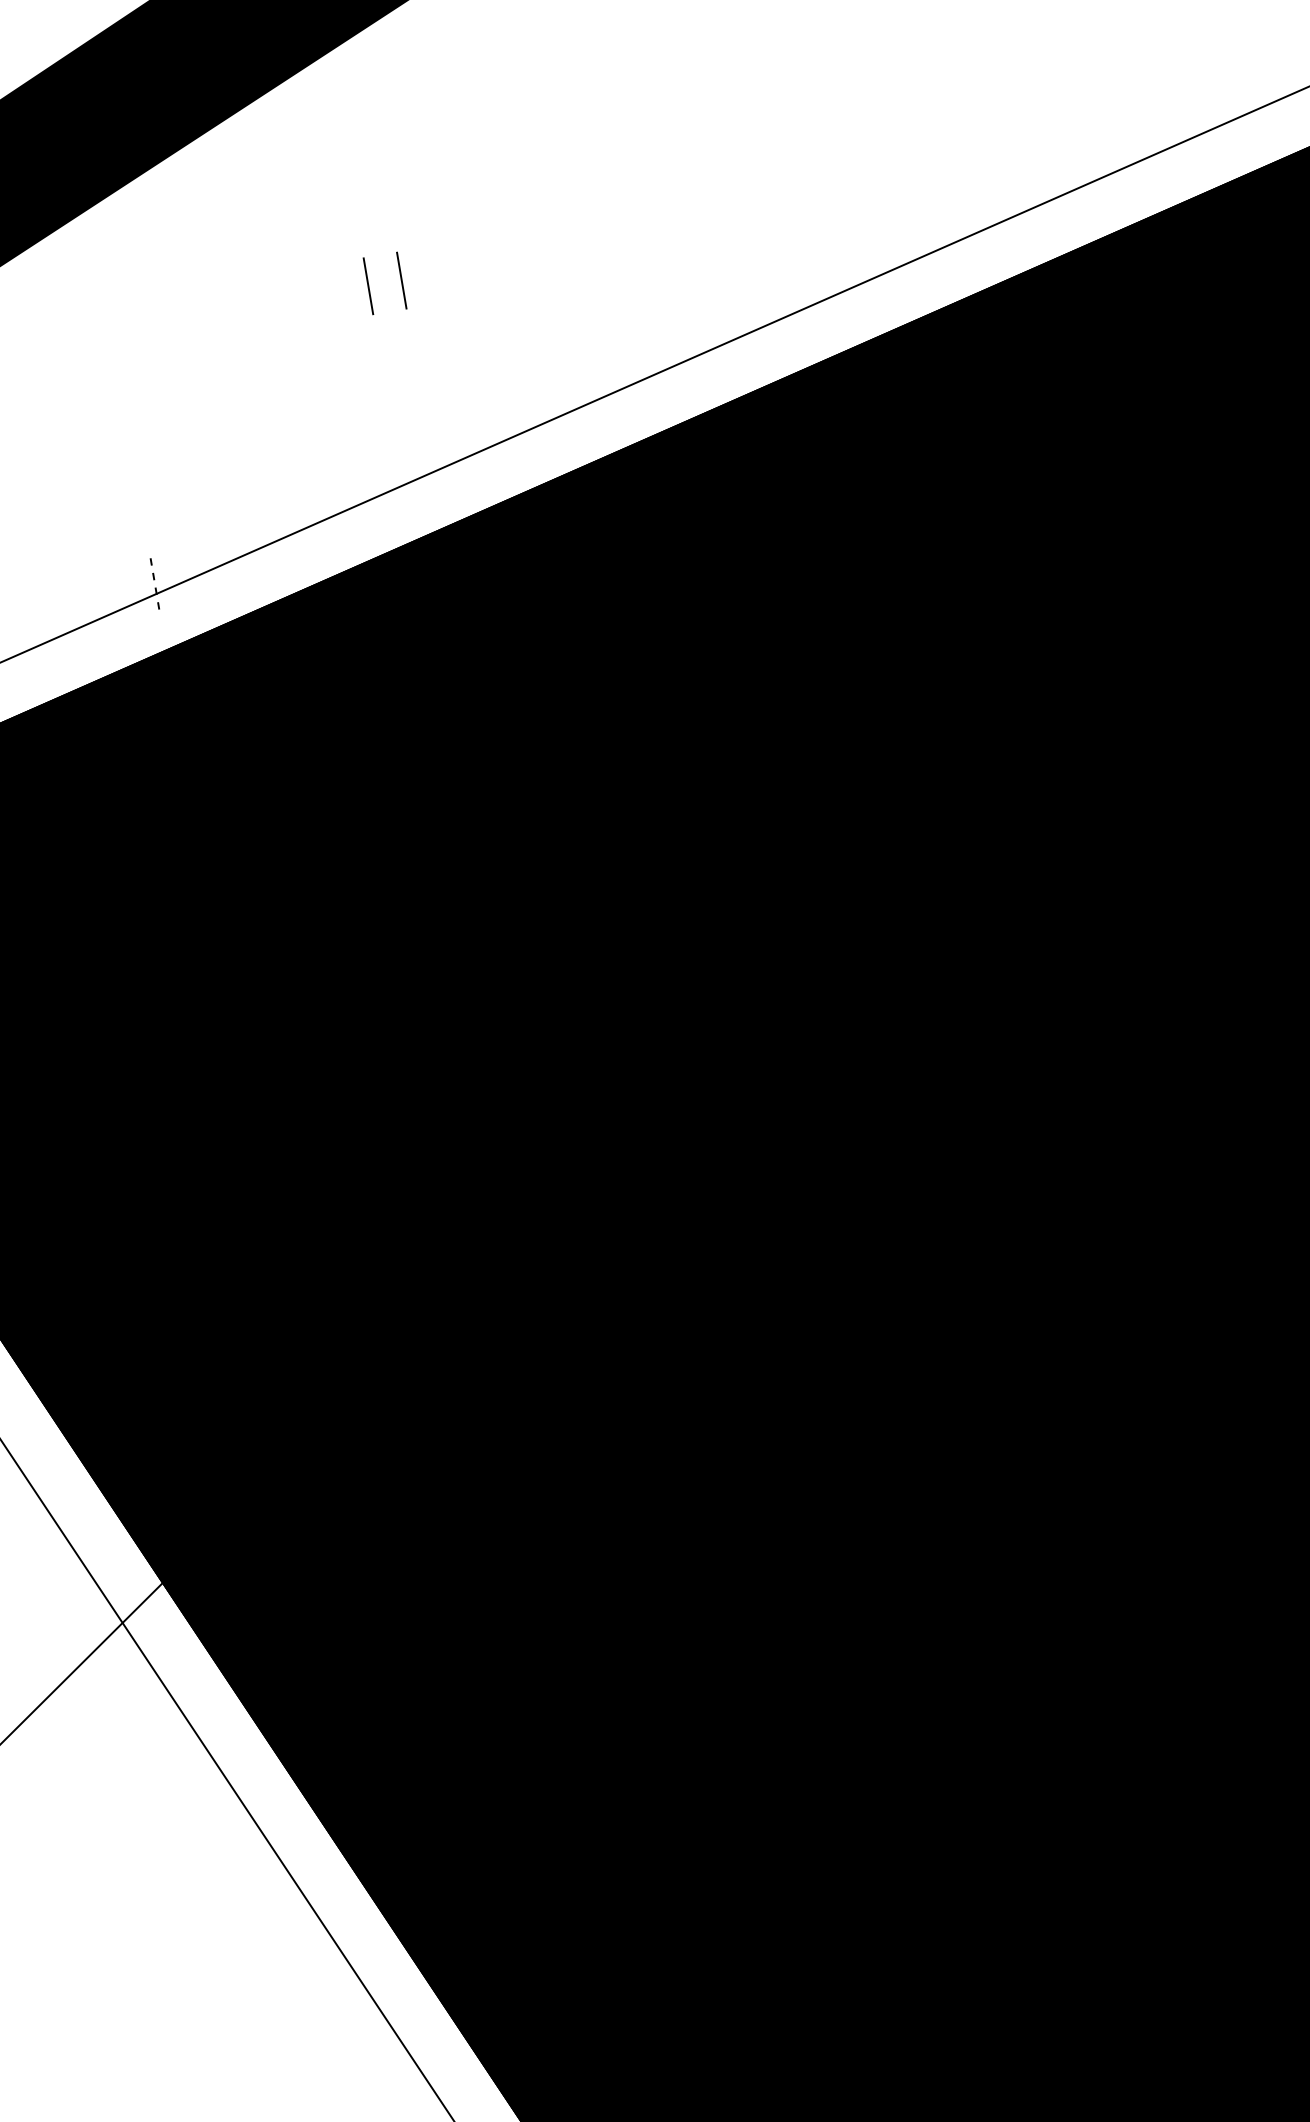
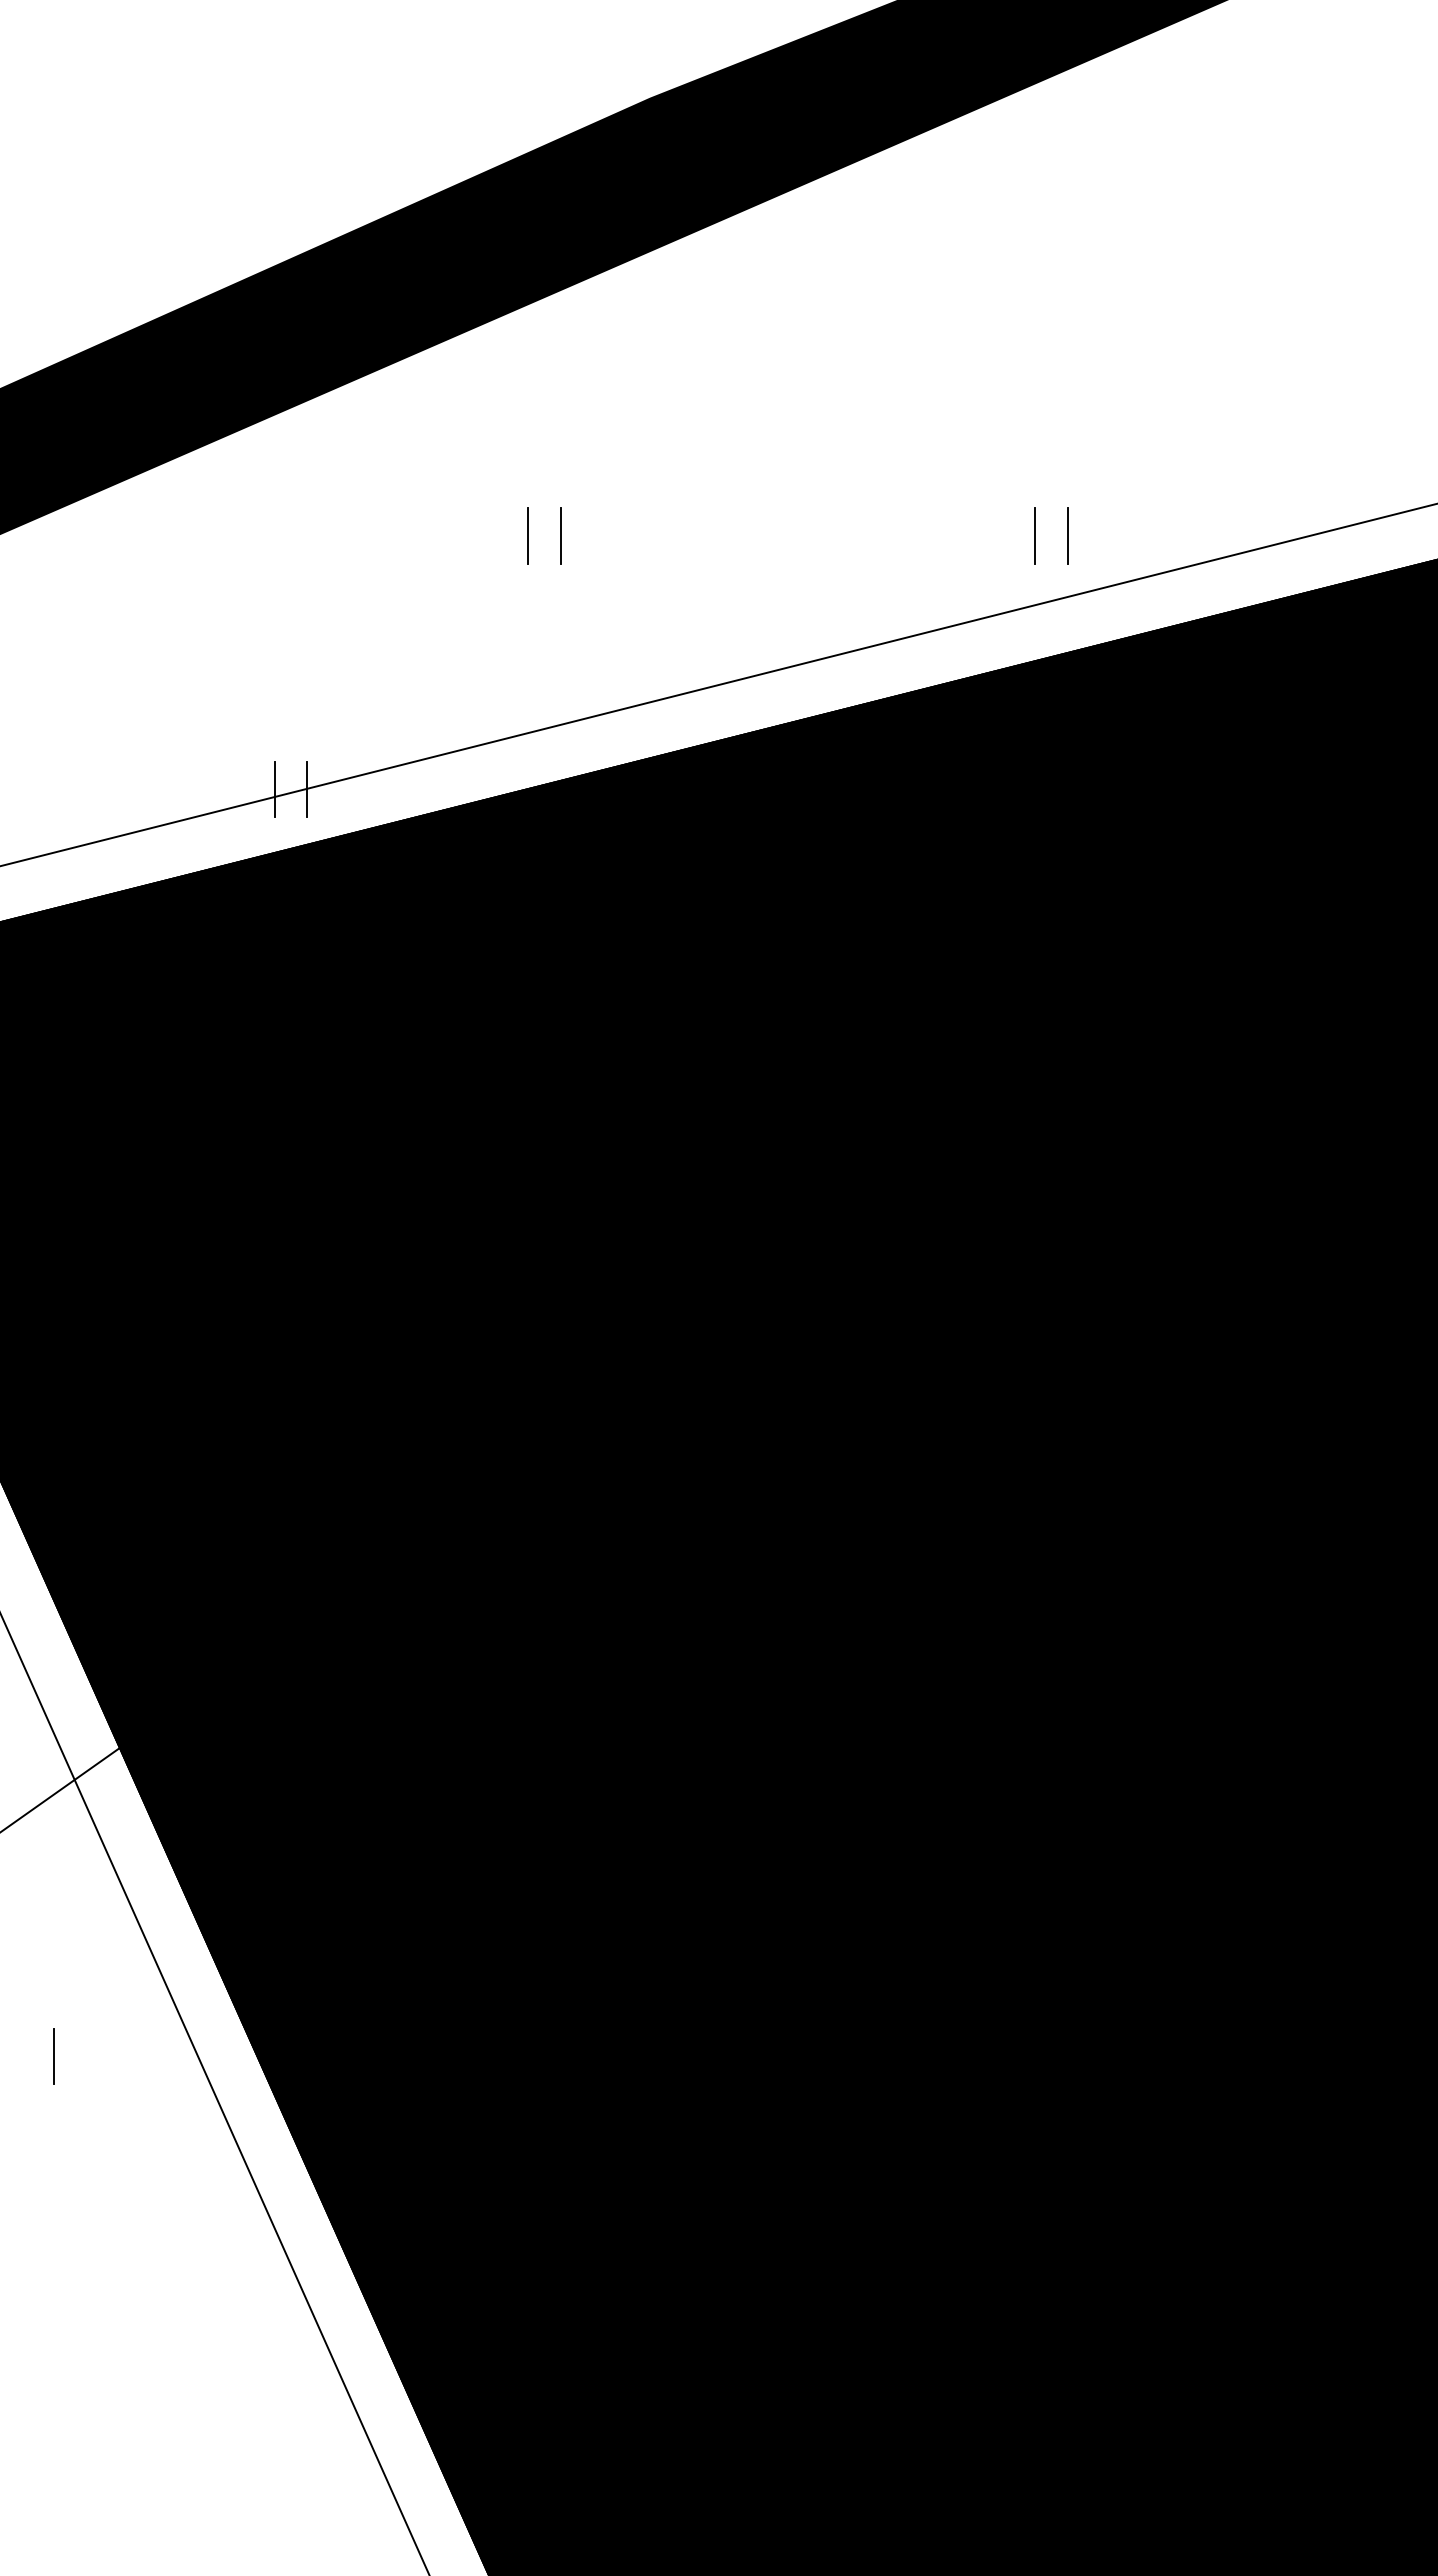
line: (914, 193) -> (1067, 535), added
line: (881, 199) -> (1034, 535), added
line: (188, 579) -> (307, 788), added
line: (155, 586) -> (274, 789), dashed -> solid
line: (148, 1906) -> (53, 2056), added

